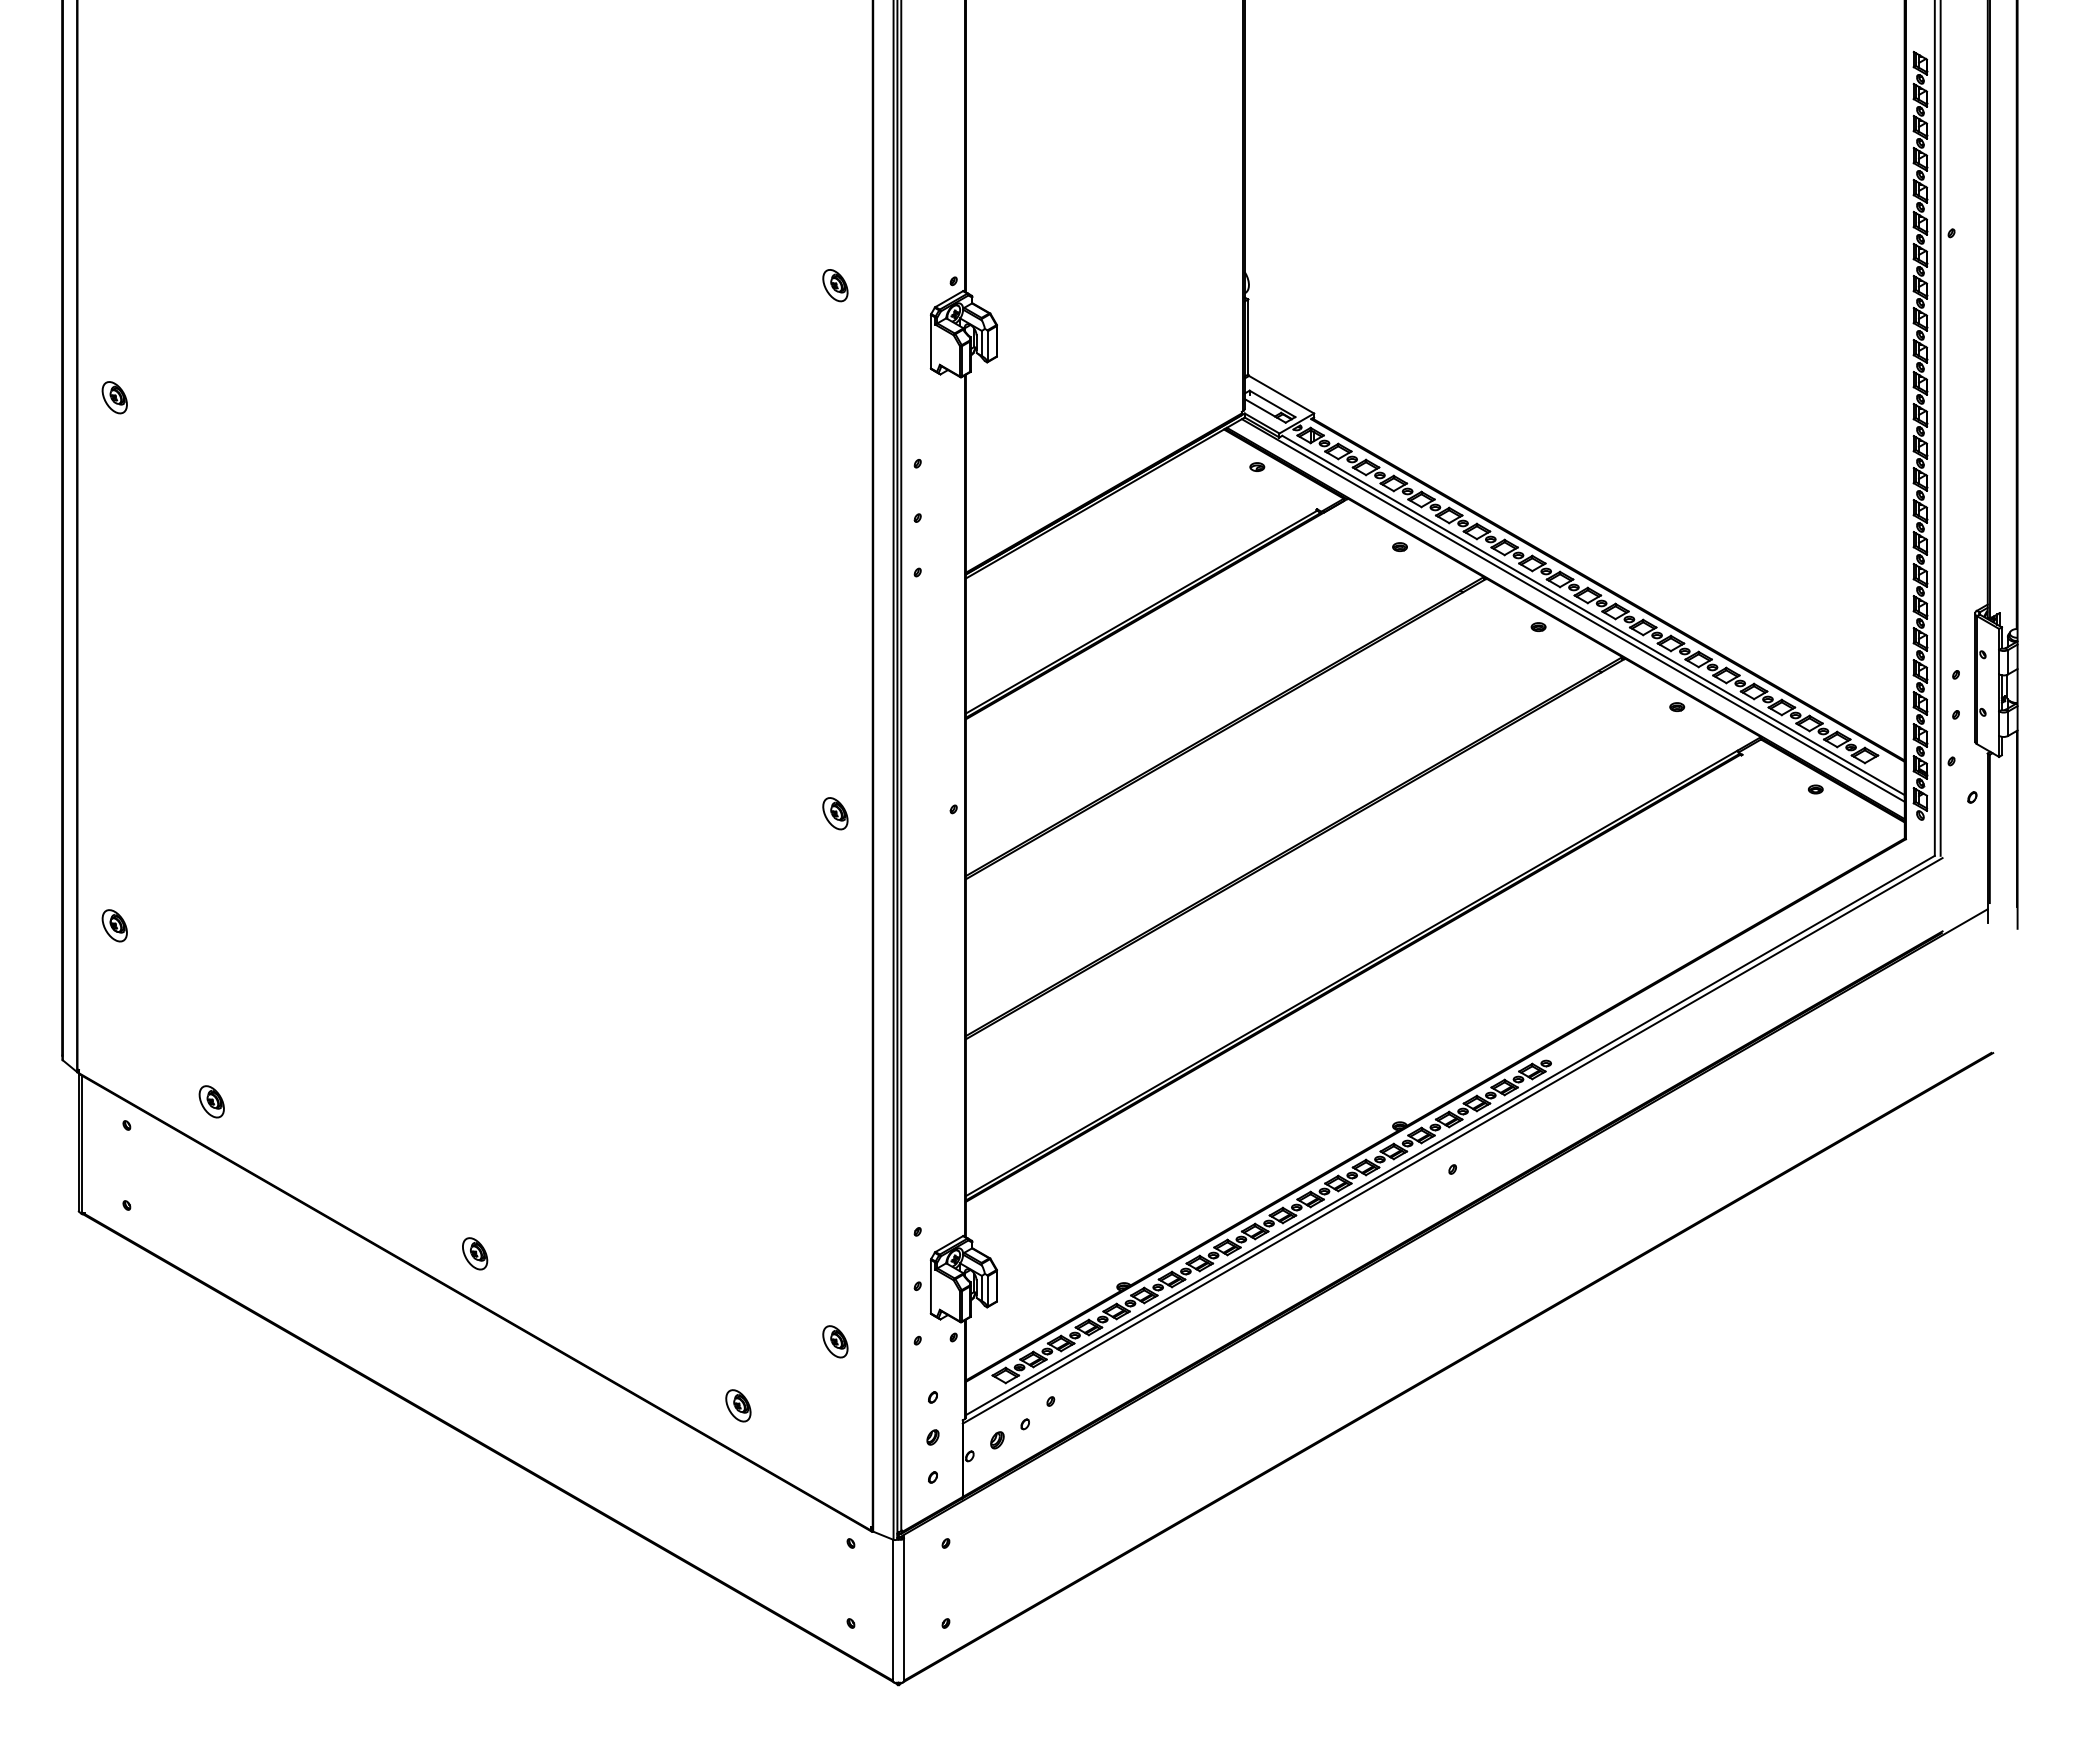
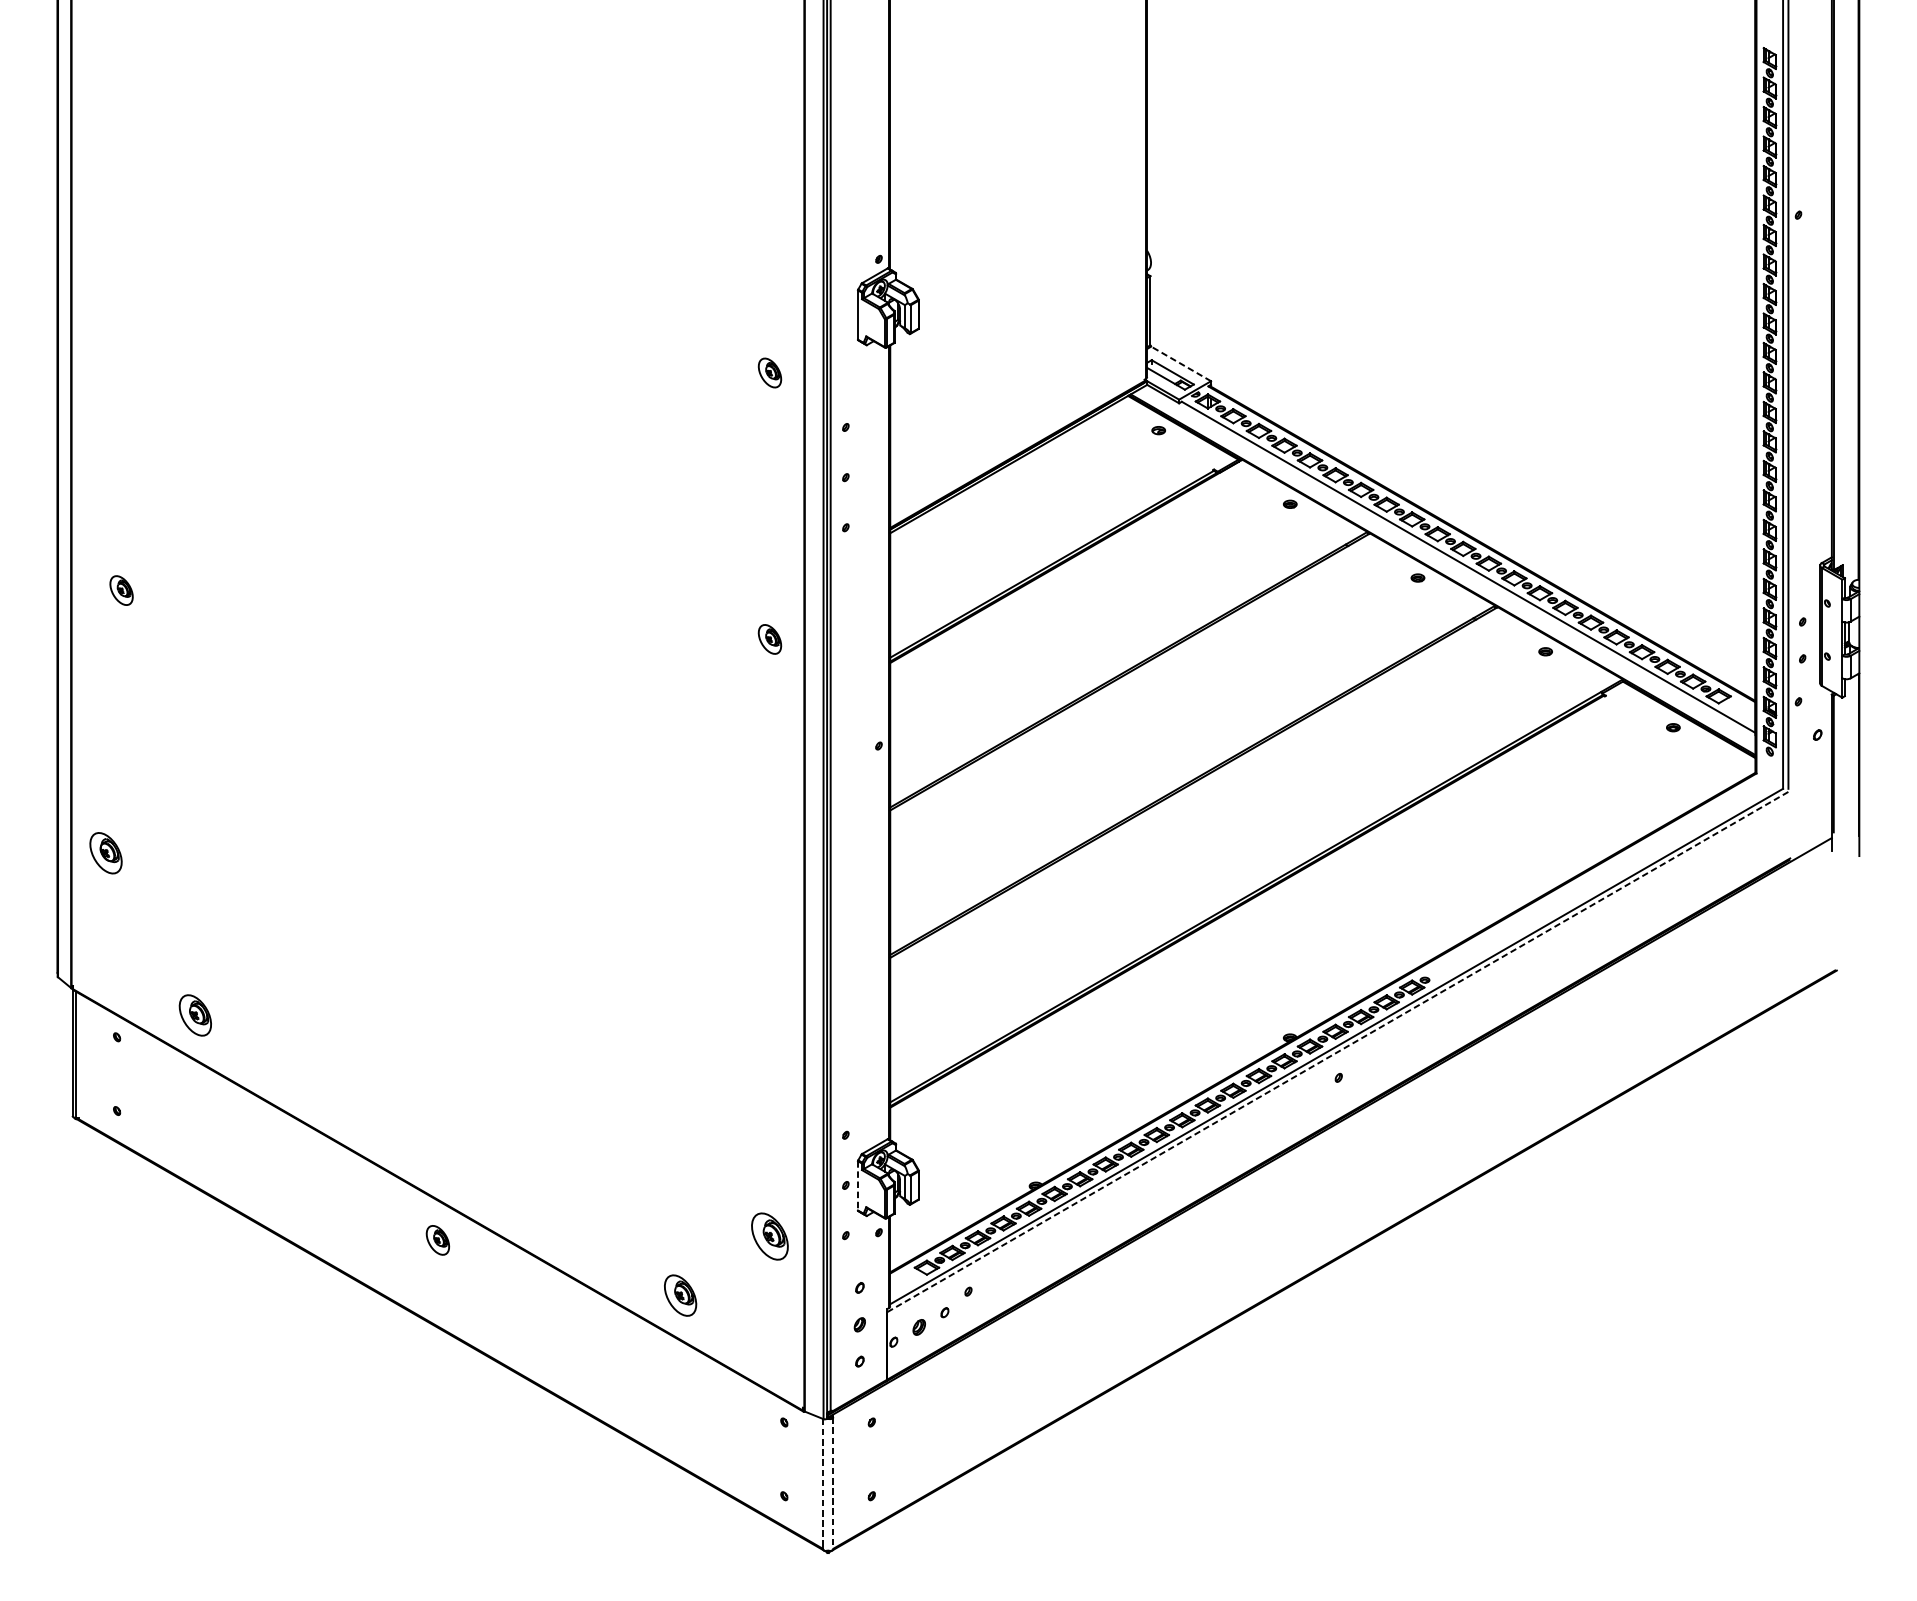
part: (835, 285) -> (770, 372), moved
line: (1281, 394) -> (1181, 363), solid -> dashed
part: (114, 397) -> (121, 590), moved
line: (1572, 610) -> (1449, 562), removed
part: (835, 813) -> (770, 639), moved
part: (114, 925) -> (105, 853), size x1.4
part: (211, 1101) -> (195, 1015), size x1.4
line: (1452, 1140) -> (1338, 1051), solid -> dashed
part: (475, 1253) -> (438, 1240), moved
line: (930, 1286) -> (857, 1185), solid -> dashed
part: (835, 1341) -> (770, 1236), size x1.6
part: (738, 1405) -> (680, 1295), size x1.4
line: (904, 1609) -> (833, 1483), solid -> dashed
line: (892, 1610) -> (822, 1484), solid -> dashed

